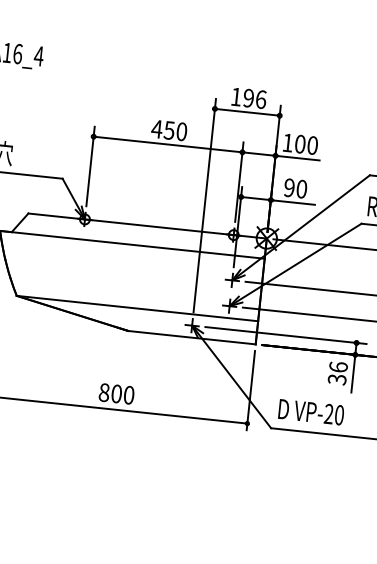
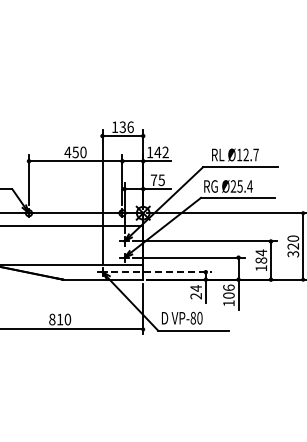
text: (248, 97) -> (122, 126), 196 -> 136
text: (306, 144) -> (161, 152), 100 -> 142
text: (295, 188) -> (157, 180), 90 -> 75
line: (285, 335) -> (161, 272), solid -> dashed
text: (338, 373) -> (196, 292), 36 -> 24
text: (117, 393) -> (60, 319), 800 -> 810
text: (327, 414) -> (192, 318), VP-20 -> VP-80

